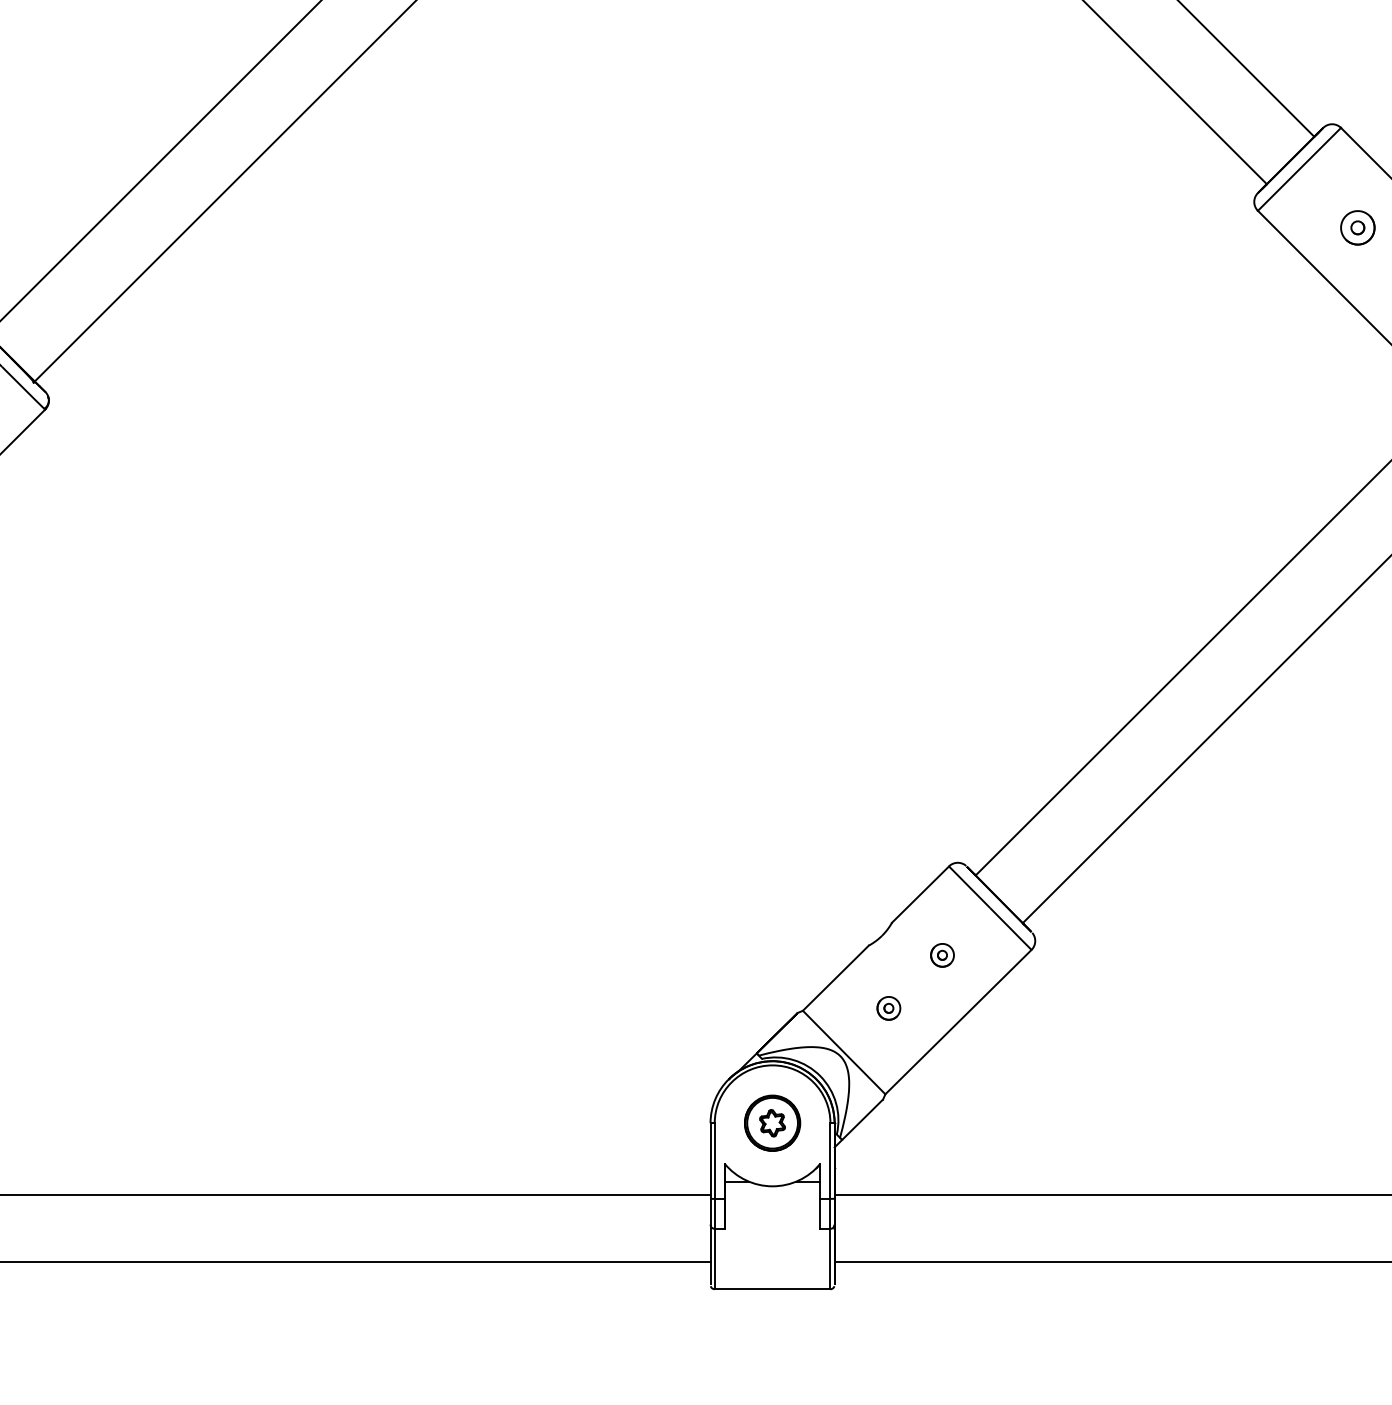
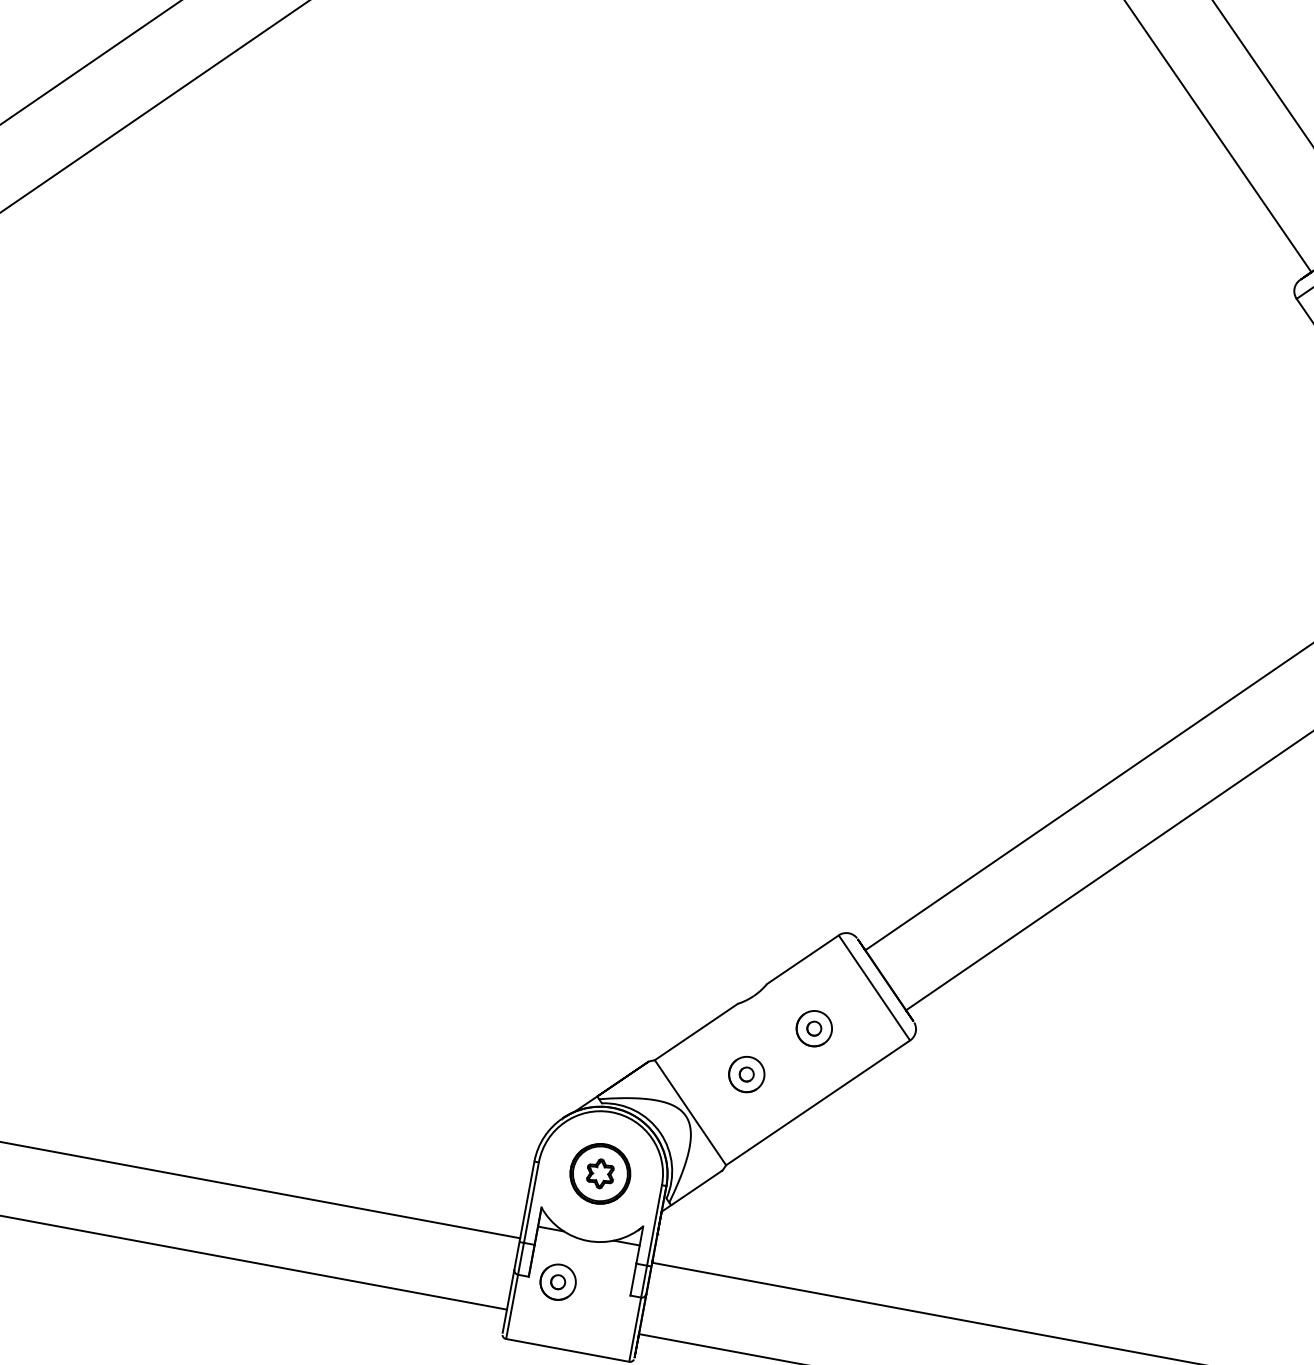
part: (942, 955) -> (814, 1028), size x1.43
part: (888, 1008) -> (746, 1074), size x1.43
part: (752, 1228) -> (558, 1281), added

